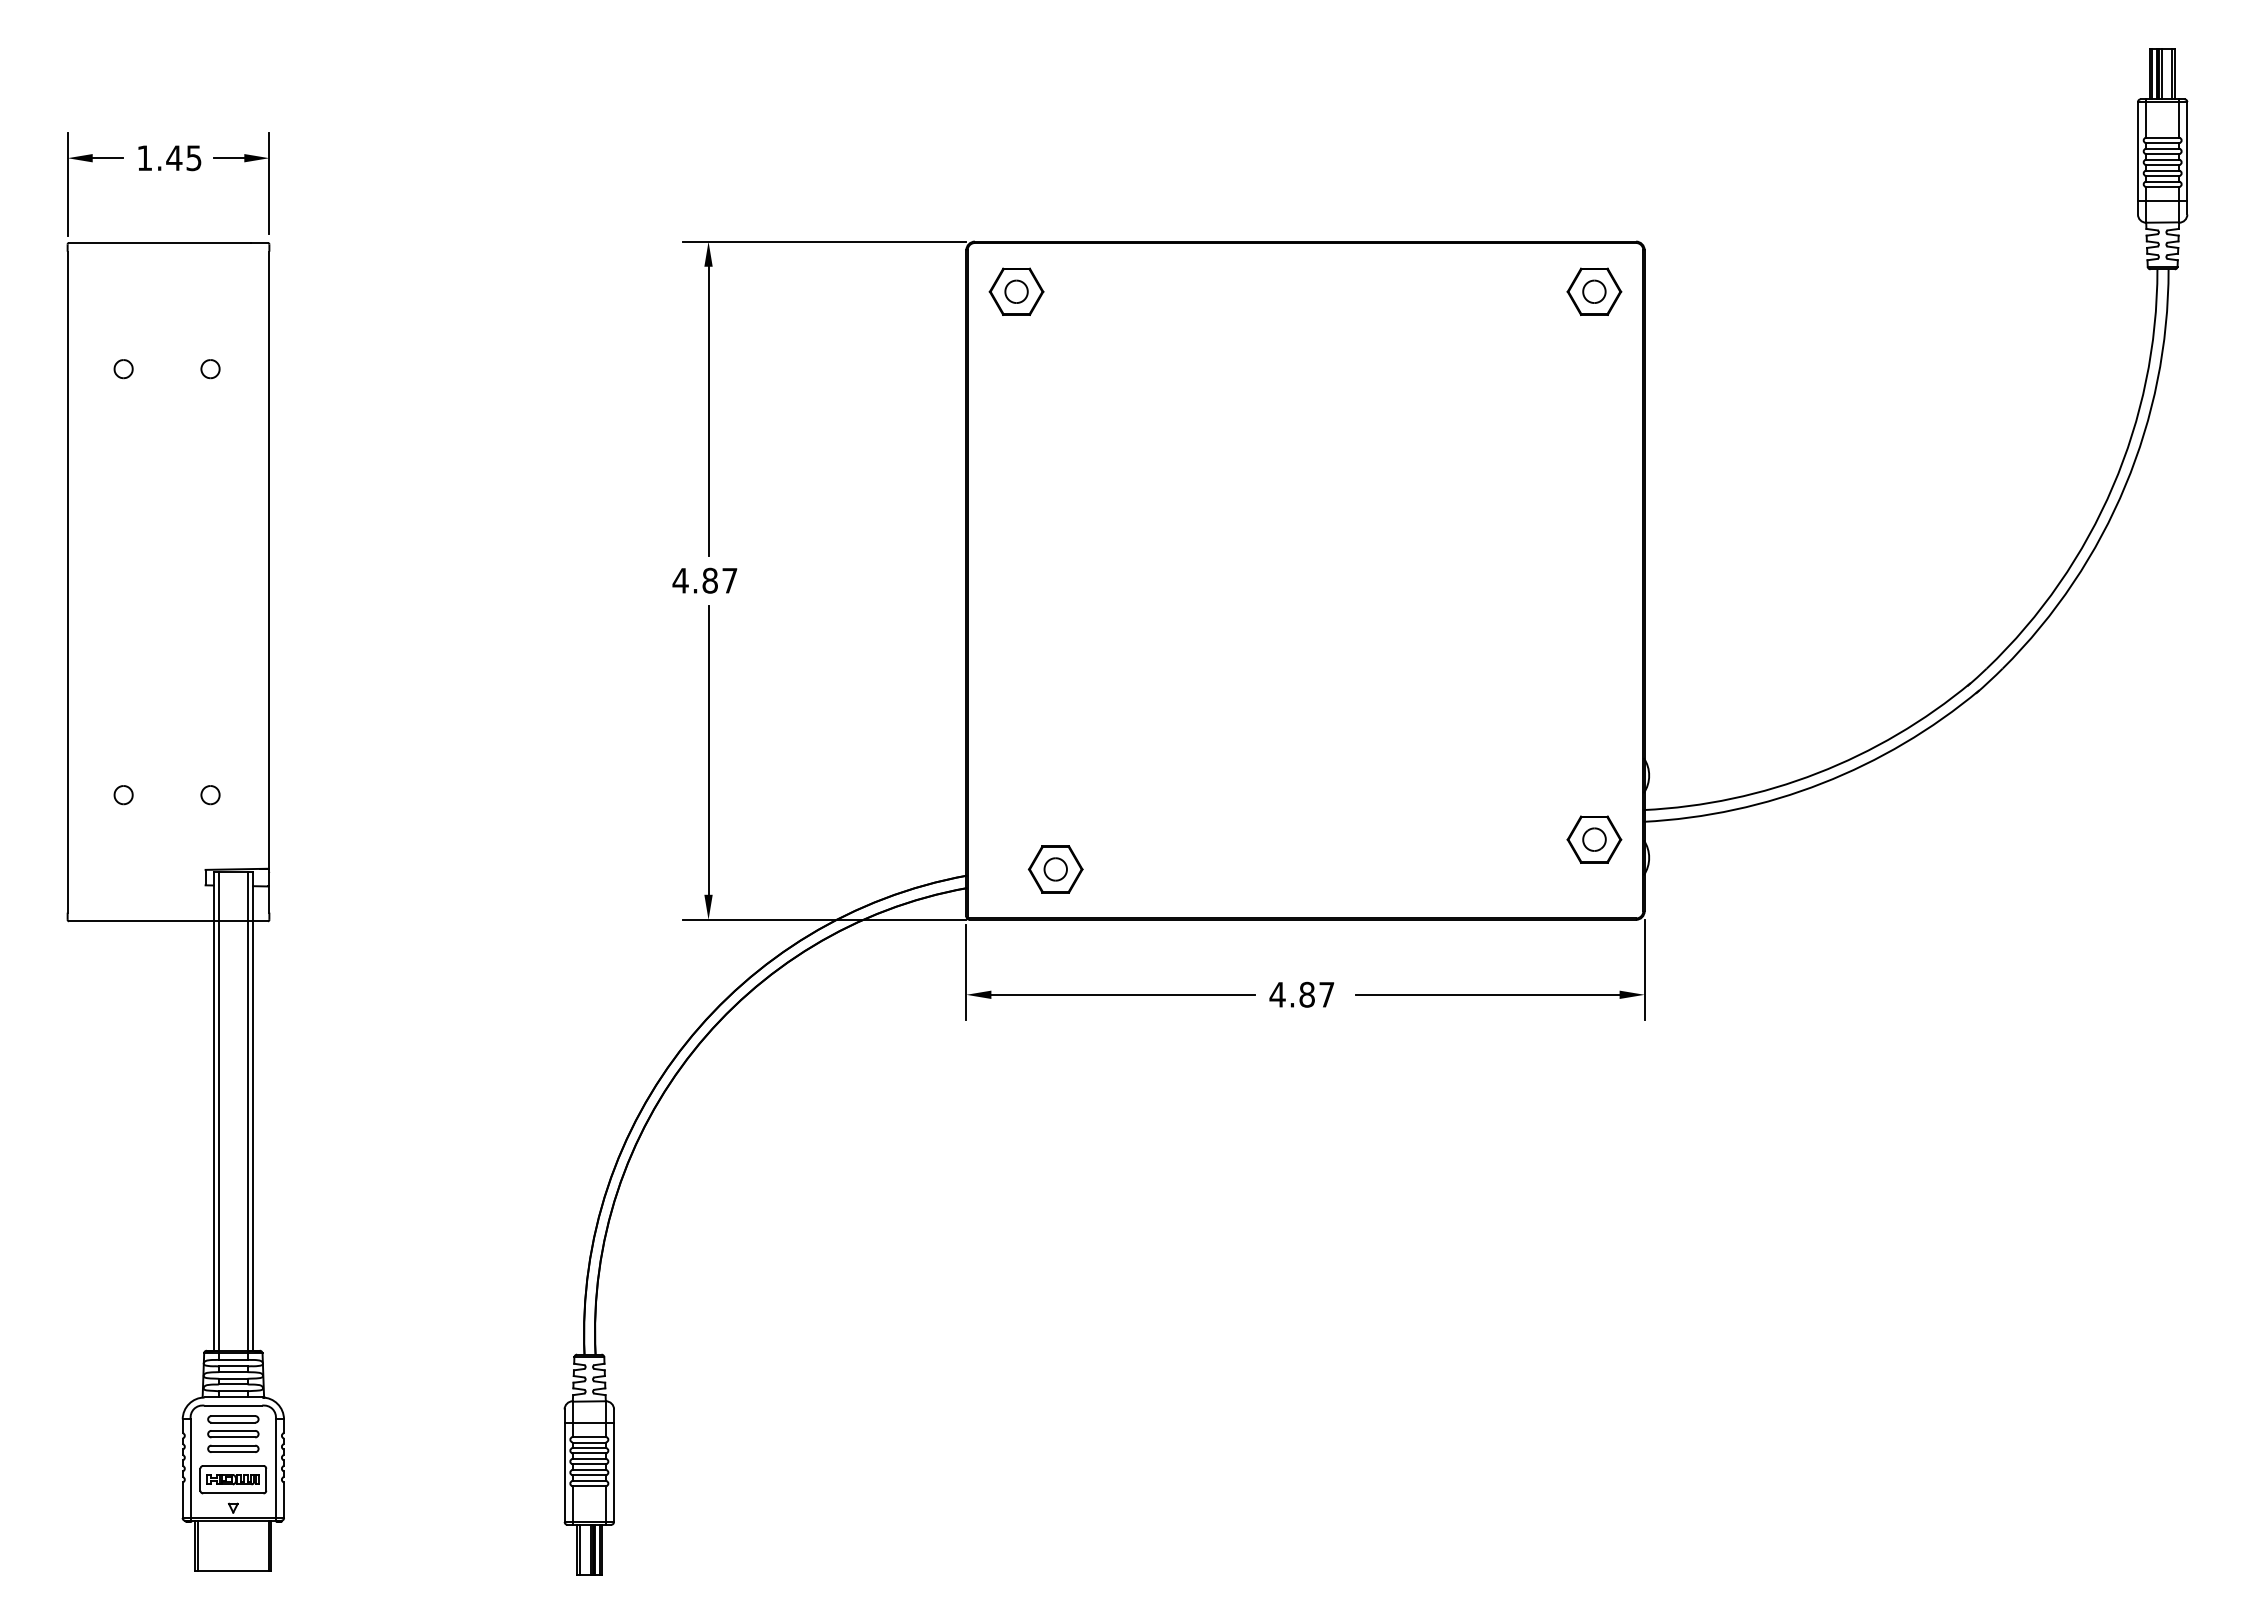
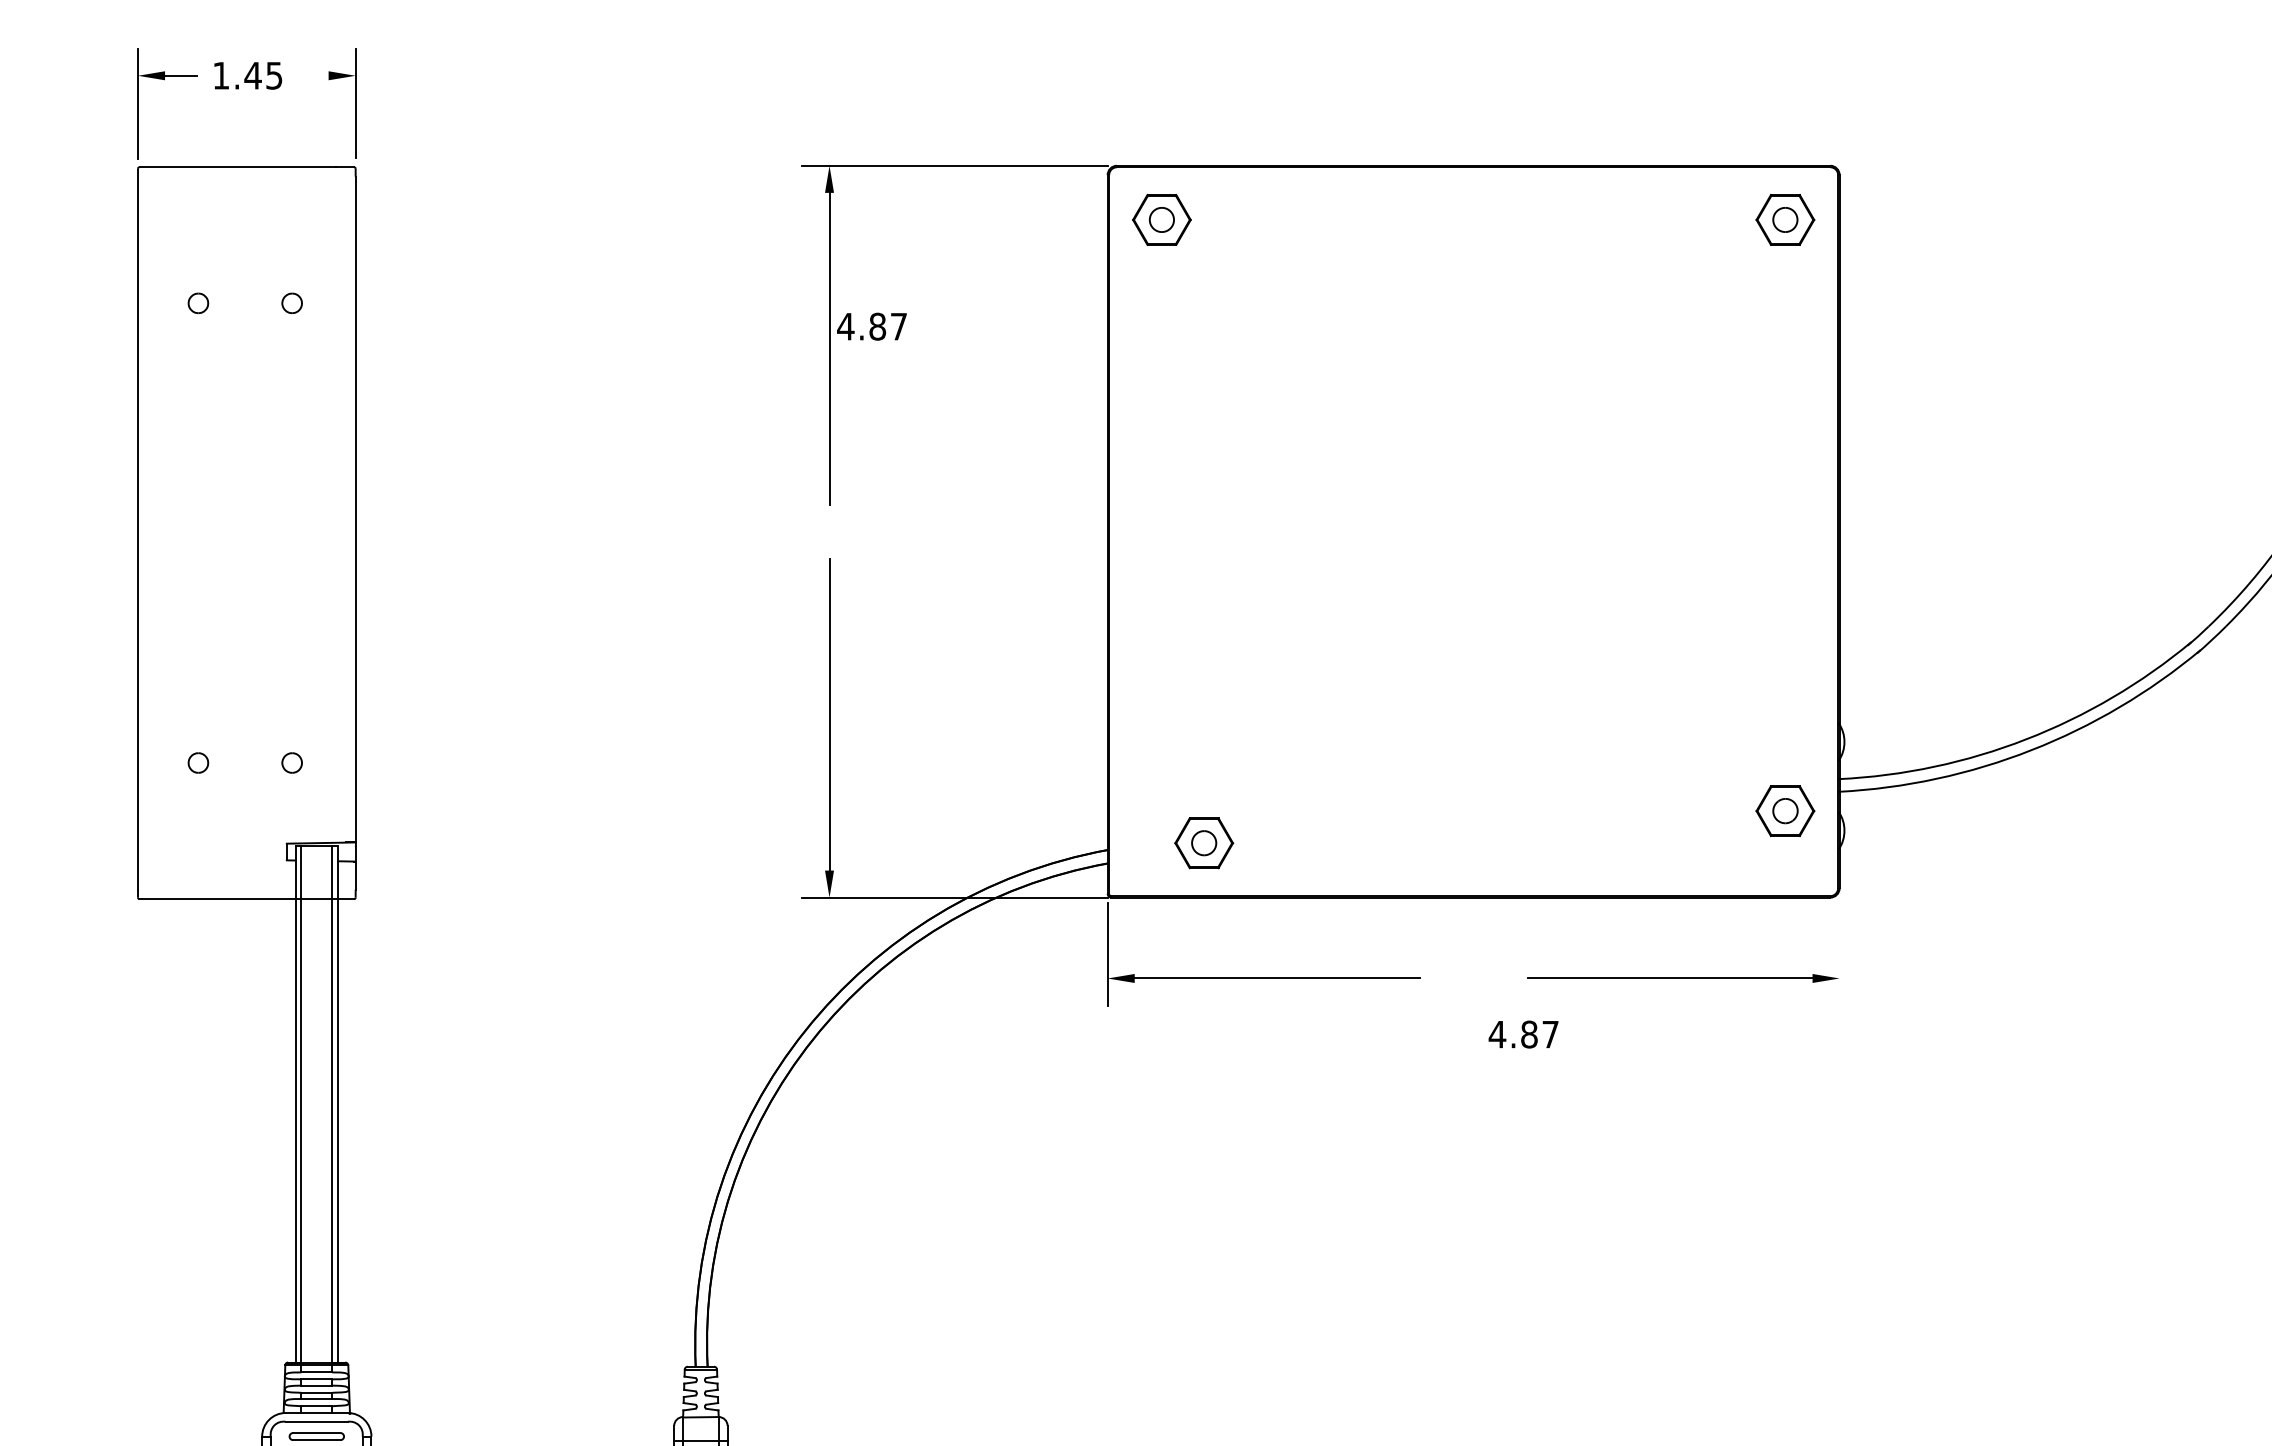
line: (229, 158) -> (312, 76), removed
text: (704, 580) -> (871, 326), moved
line: (1644, 969) -> (1839, 951), removed
text: (1301, 994) -> (1523, 1034), moved

